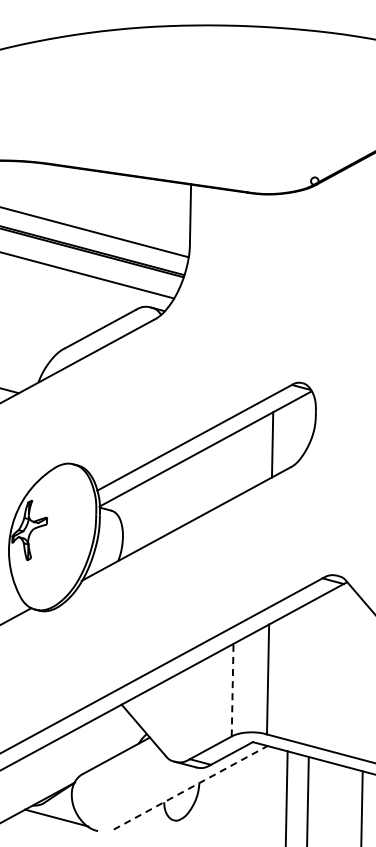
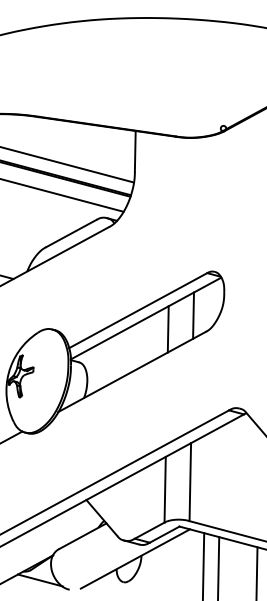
line: (236, 463) -> (167, 328), added
line: (232, 689) -> (165, 489), dashed -> solid
line: (190, 787) -> (135, 558), dashed -> solid

